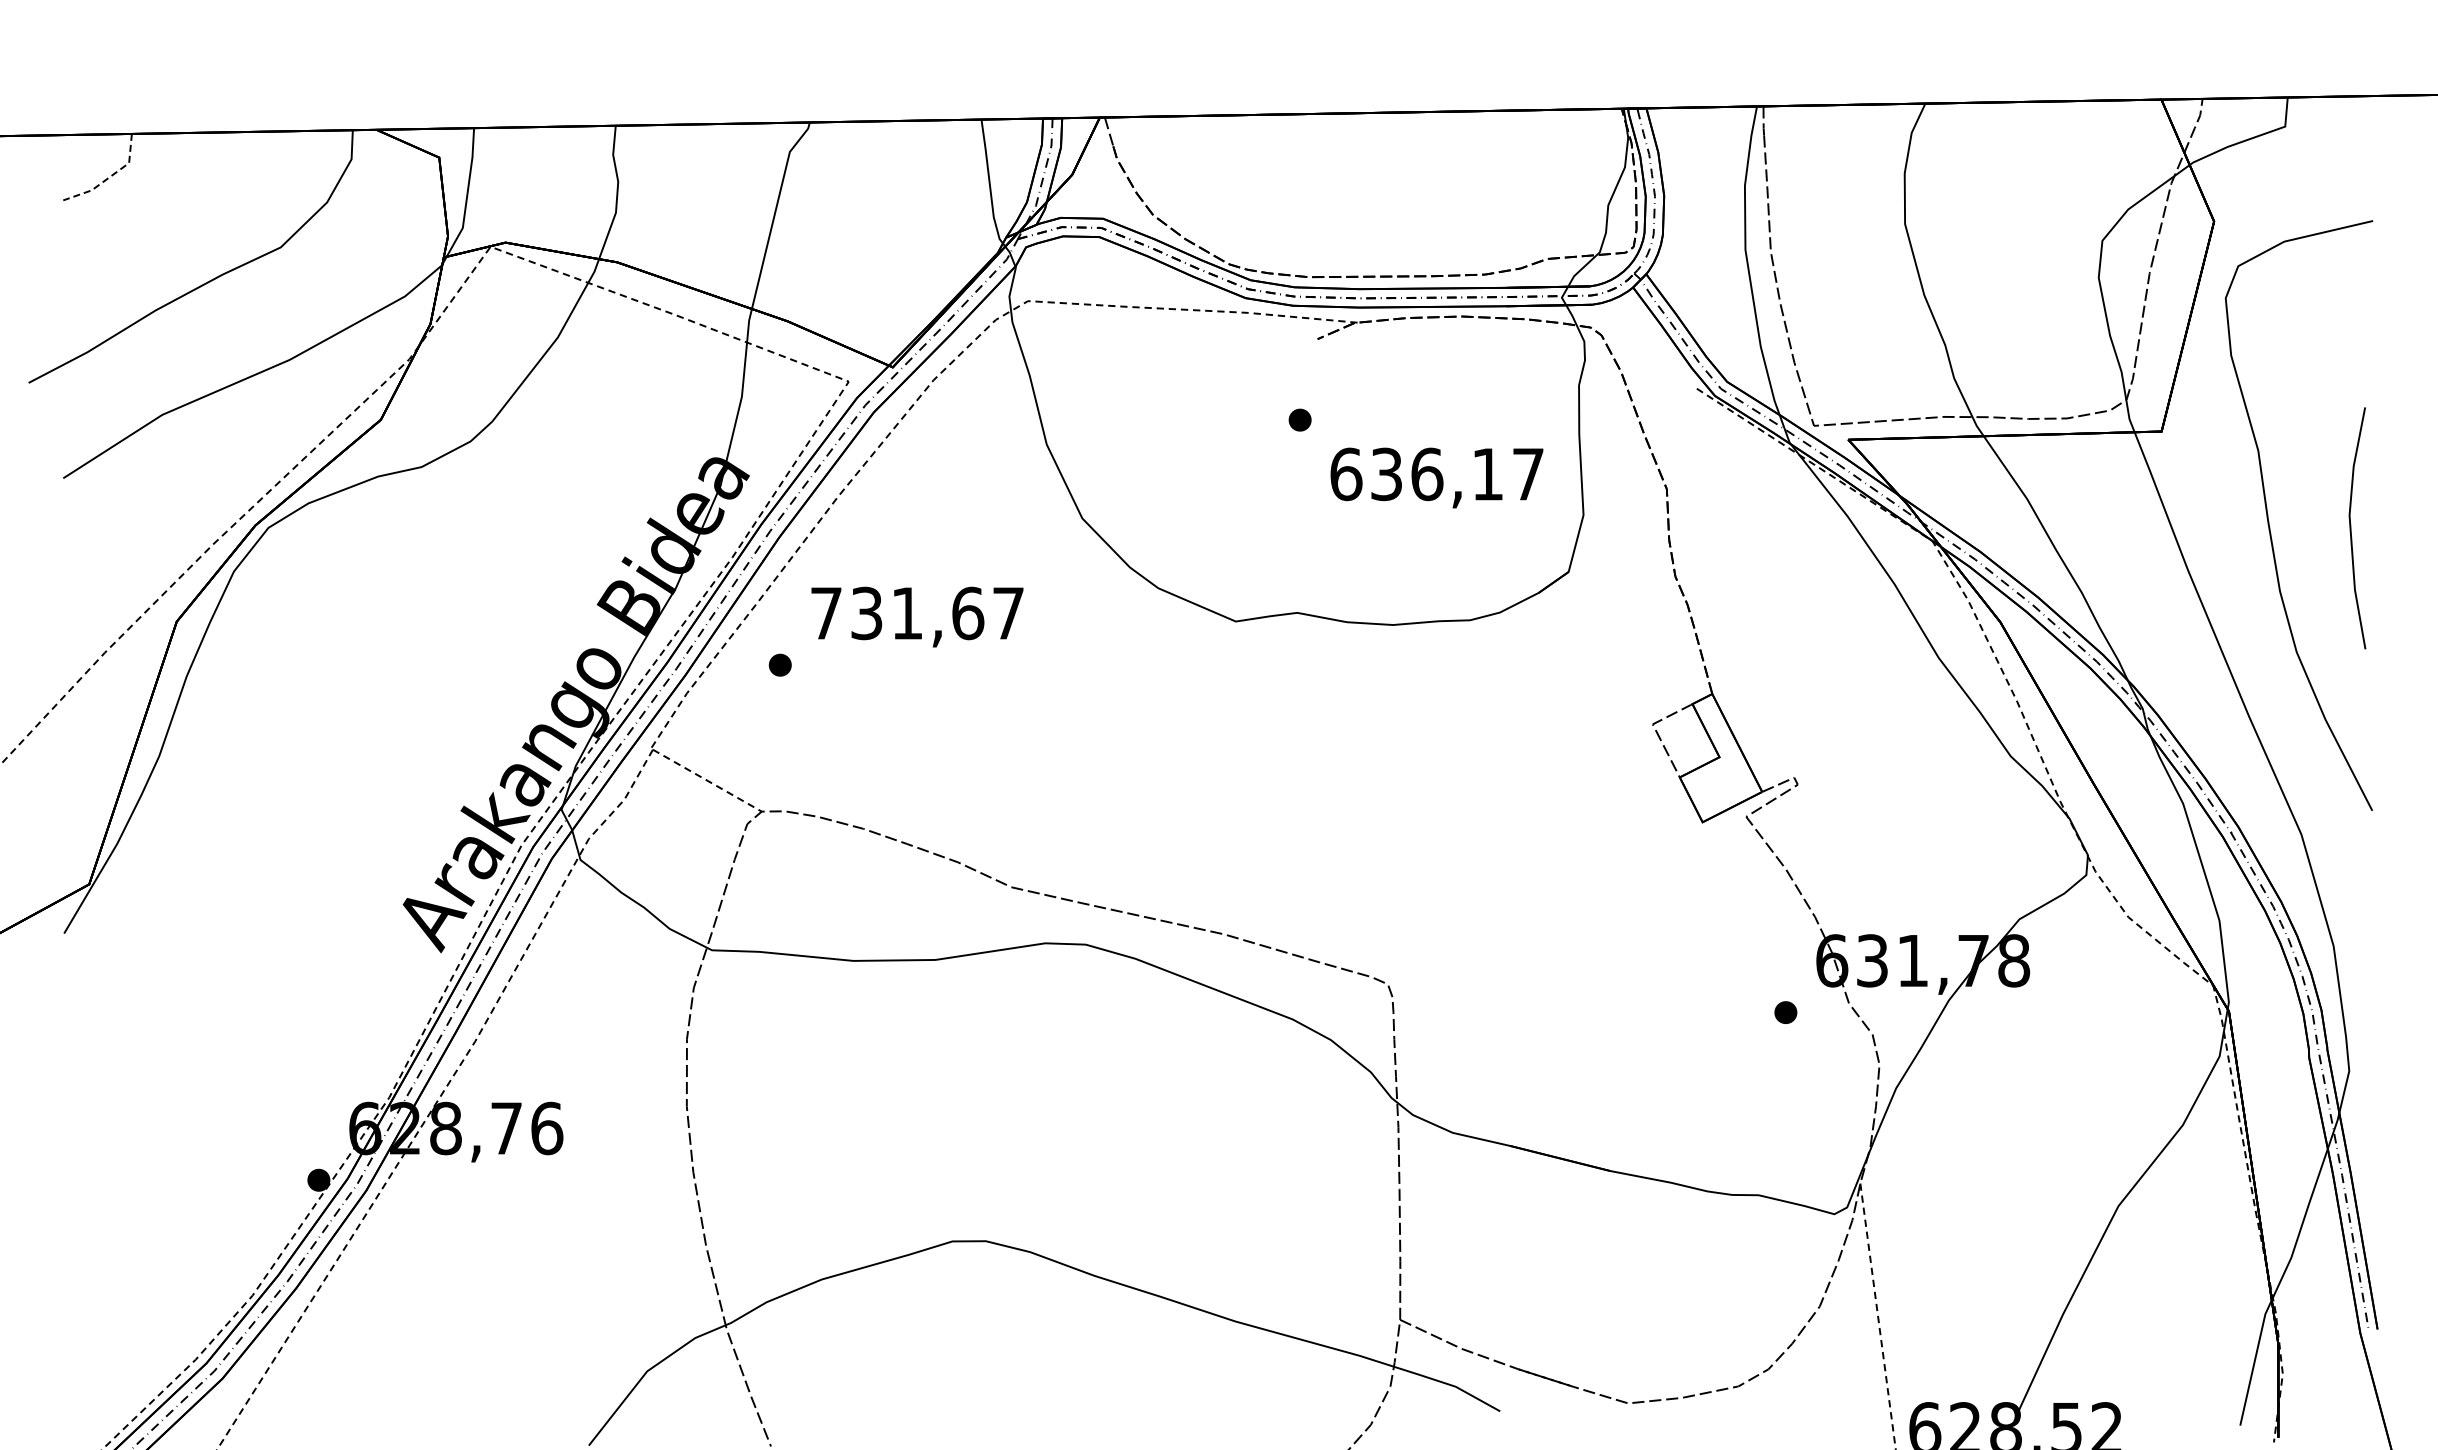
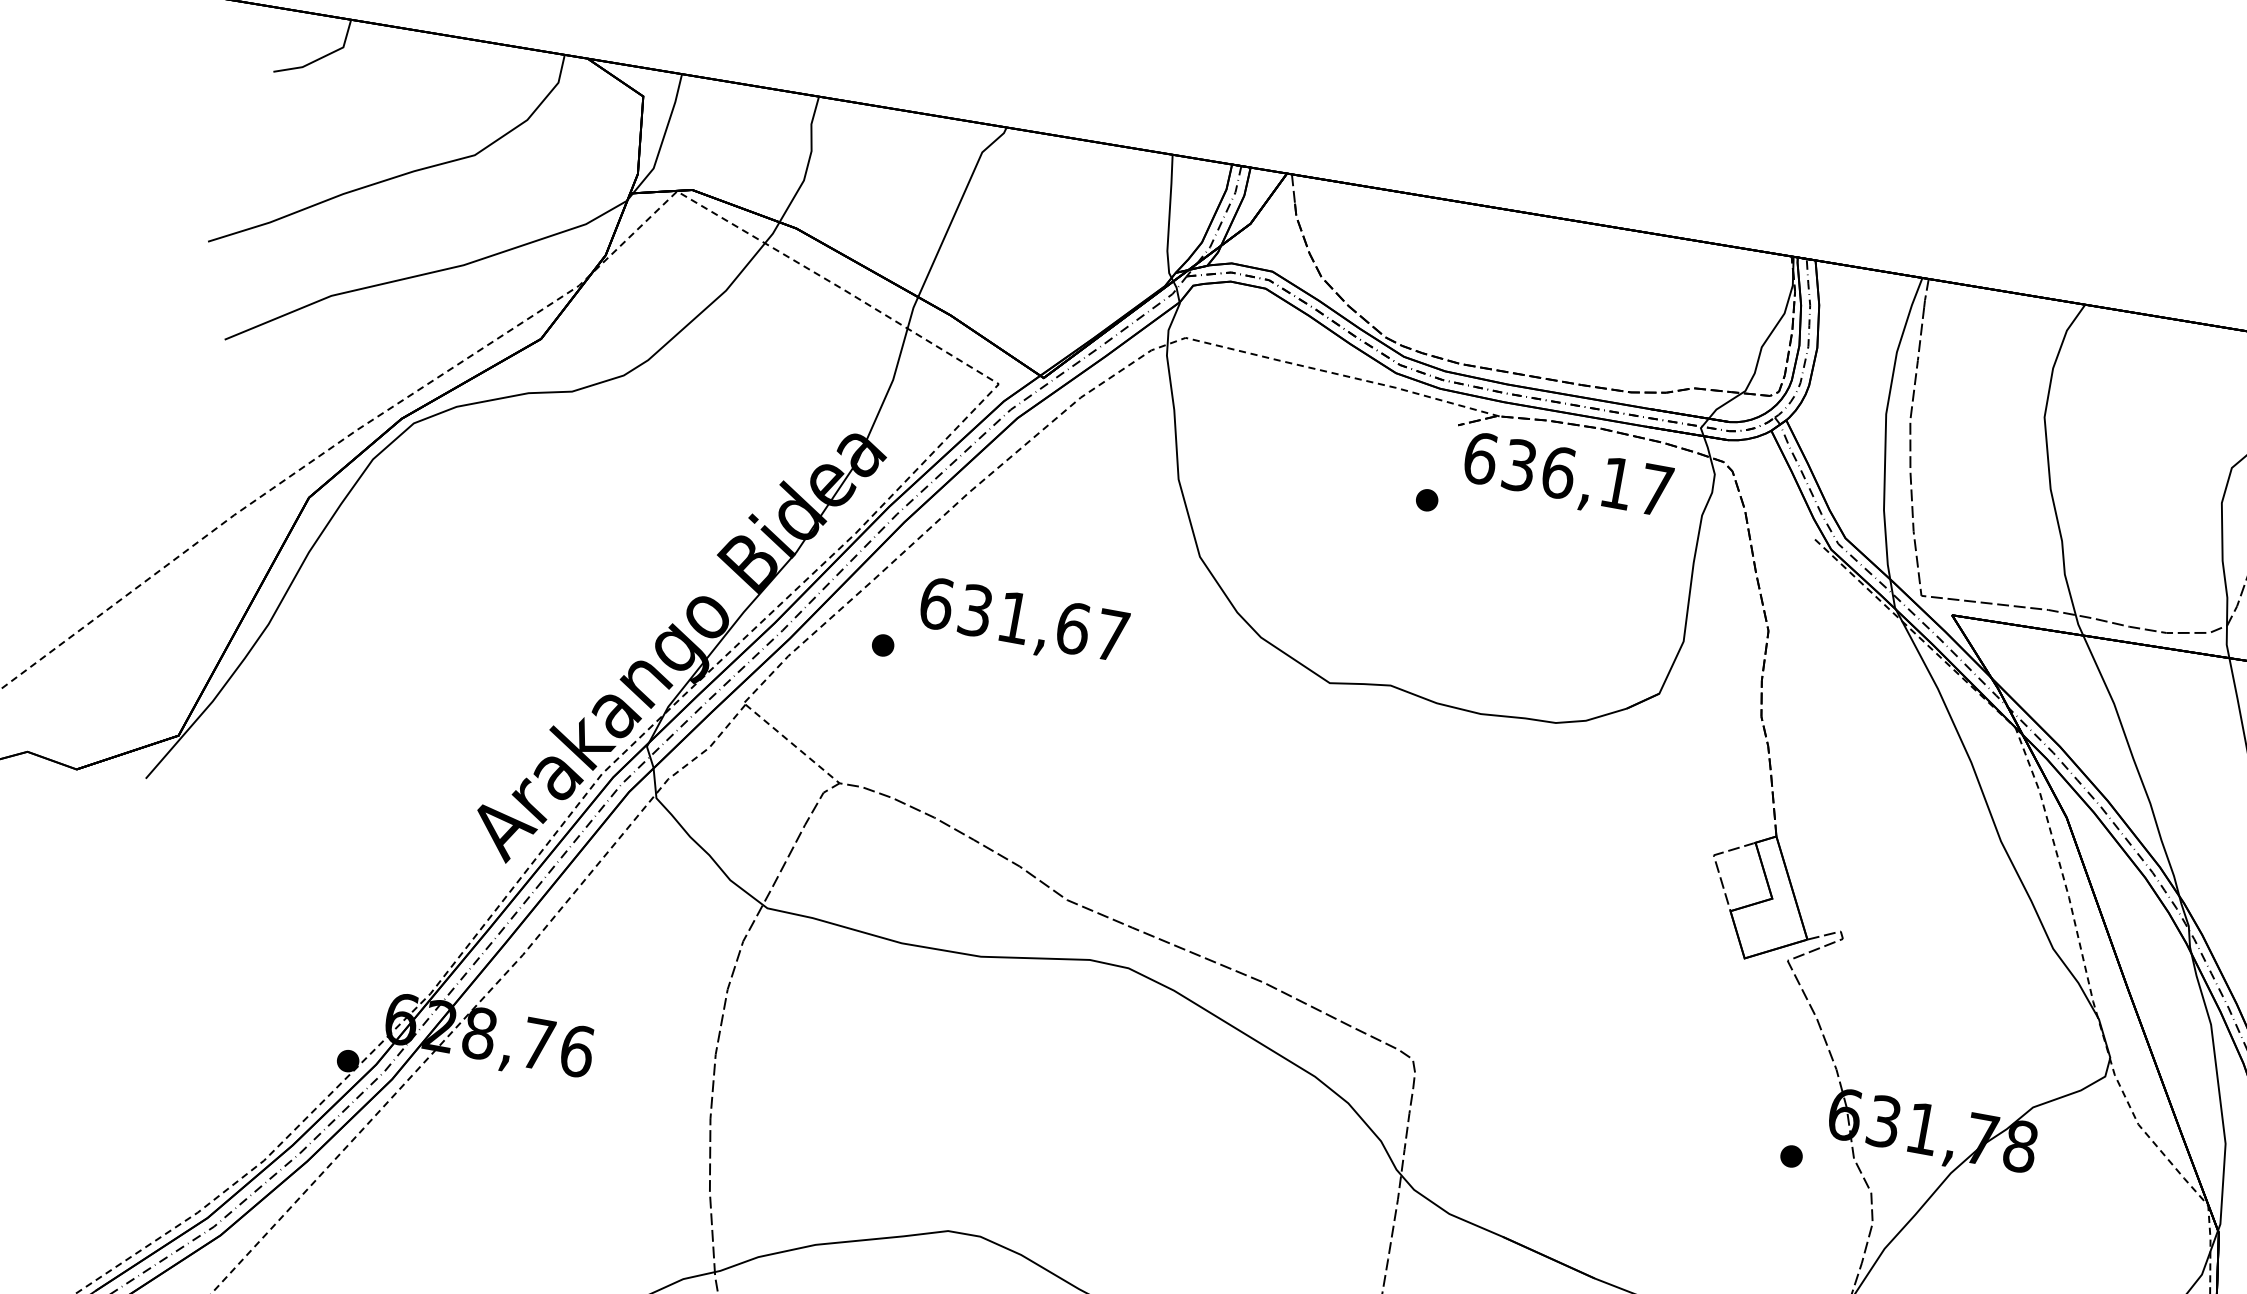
line: (110, 177) -> (322, 58), dashed -> solid
text: (1436, 477) -> (1567, 477), moved
text: (826, 613) -> (936, 603), 731,67 -> 631,67

